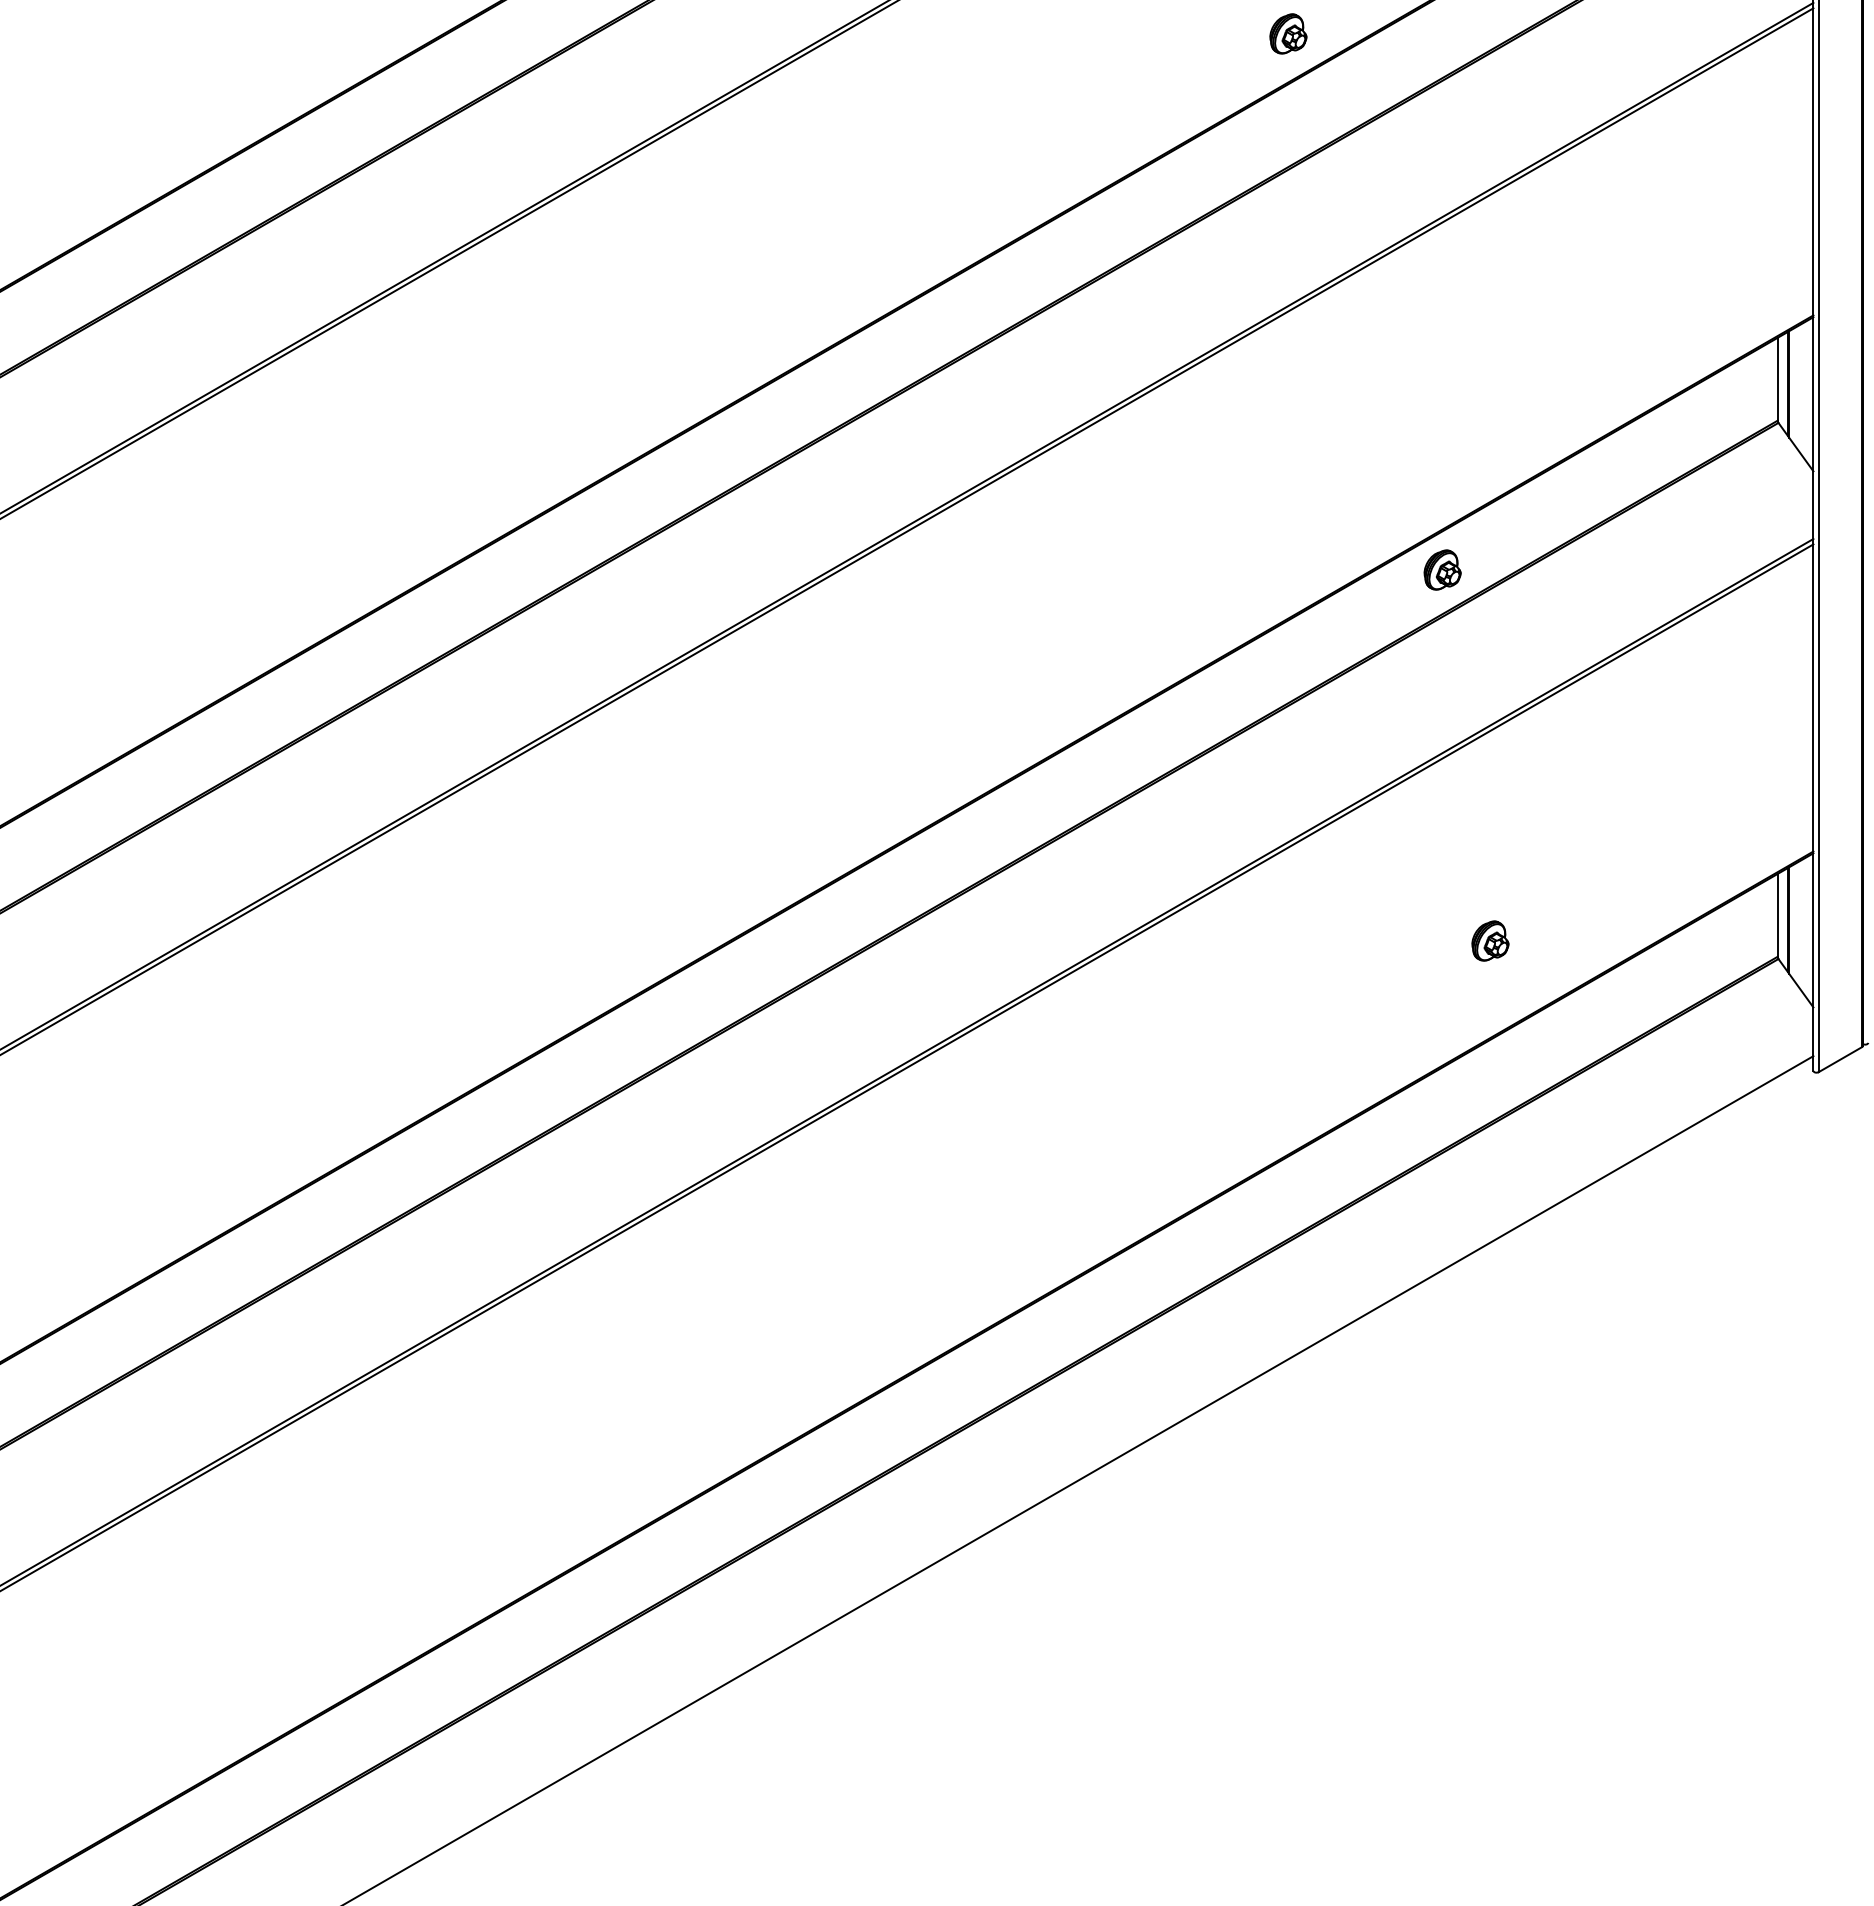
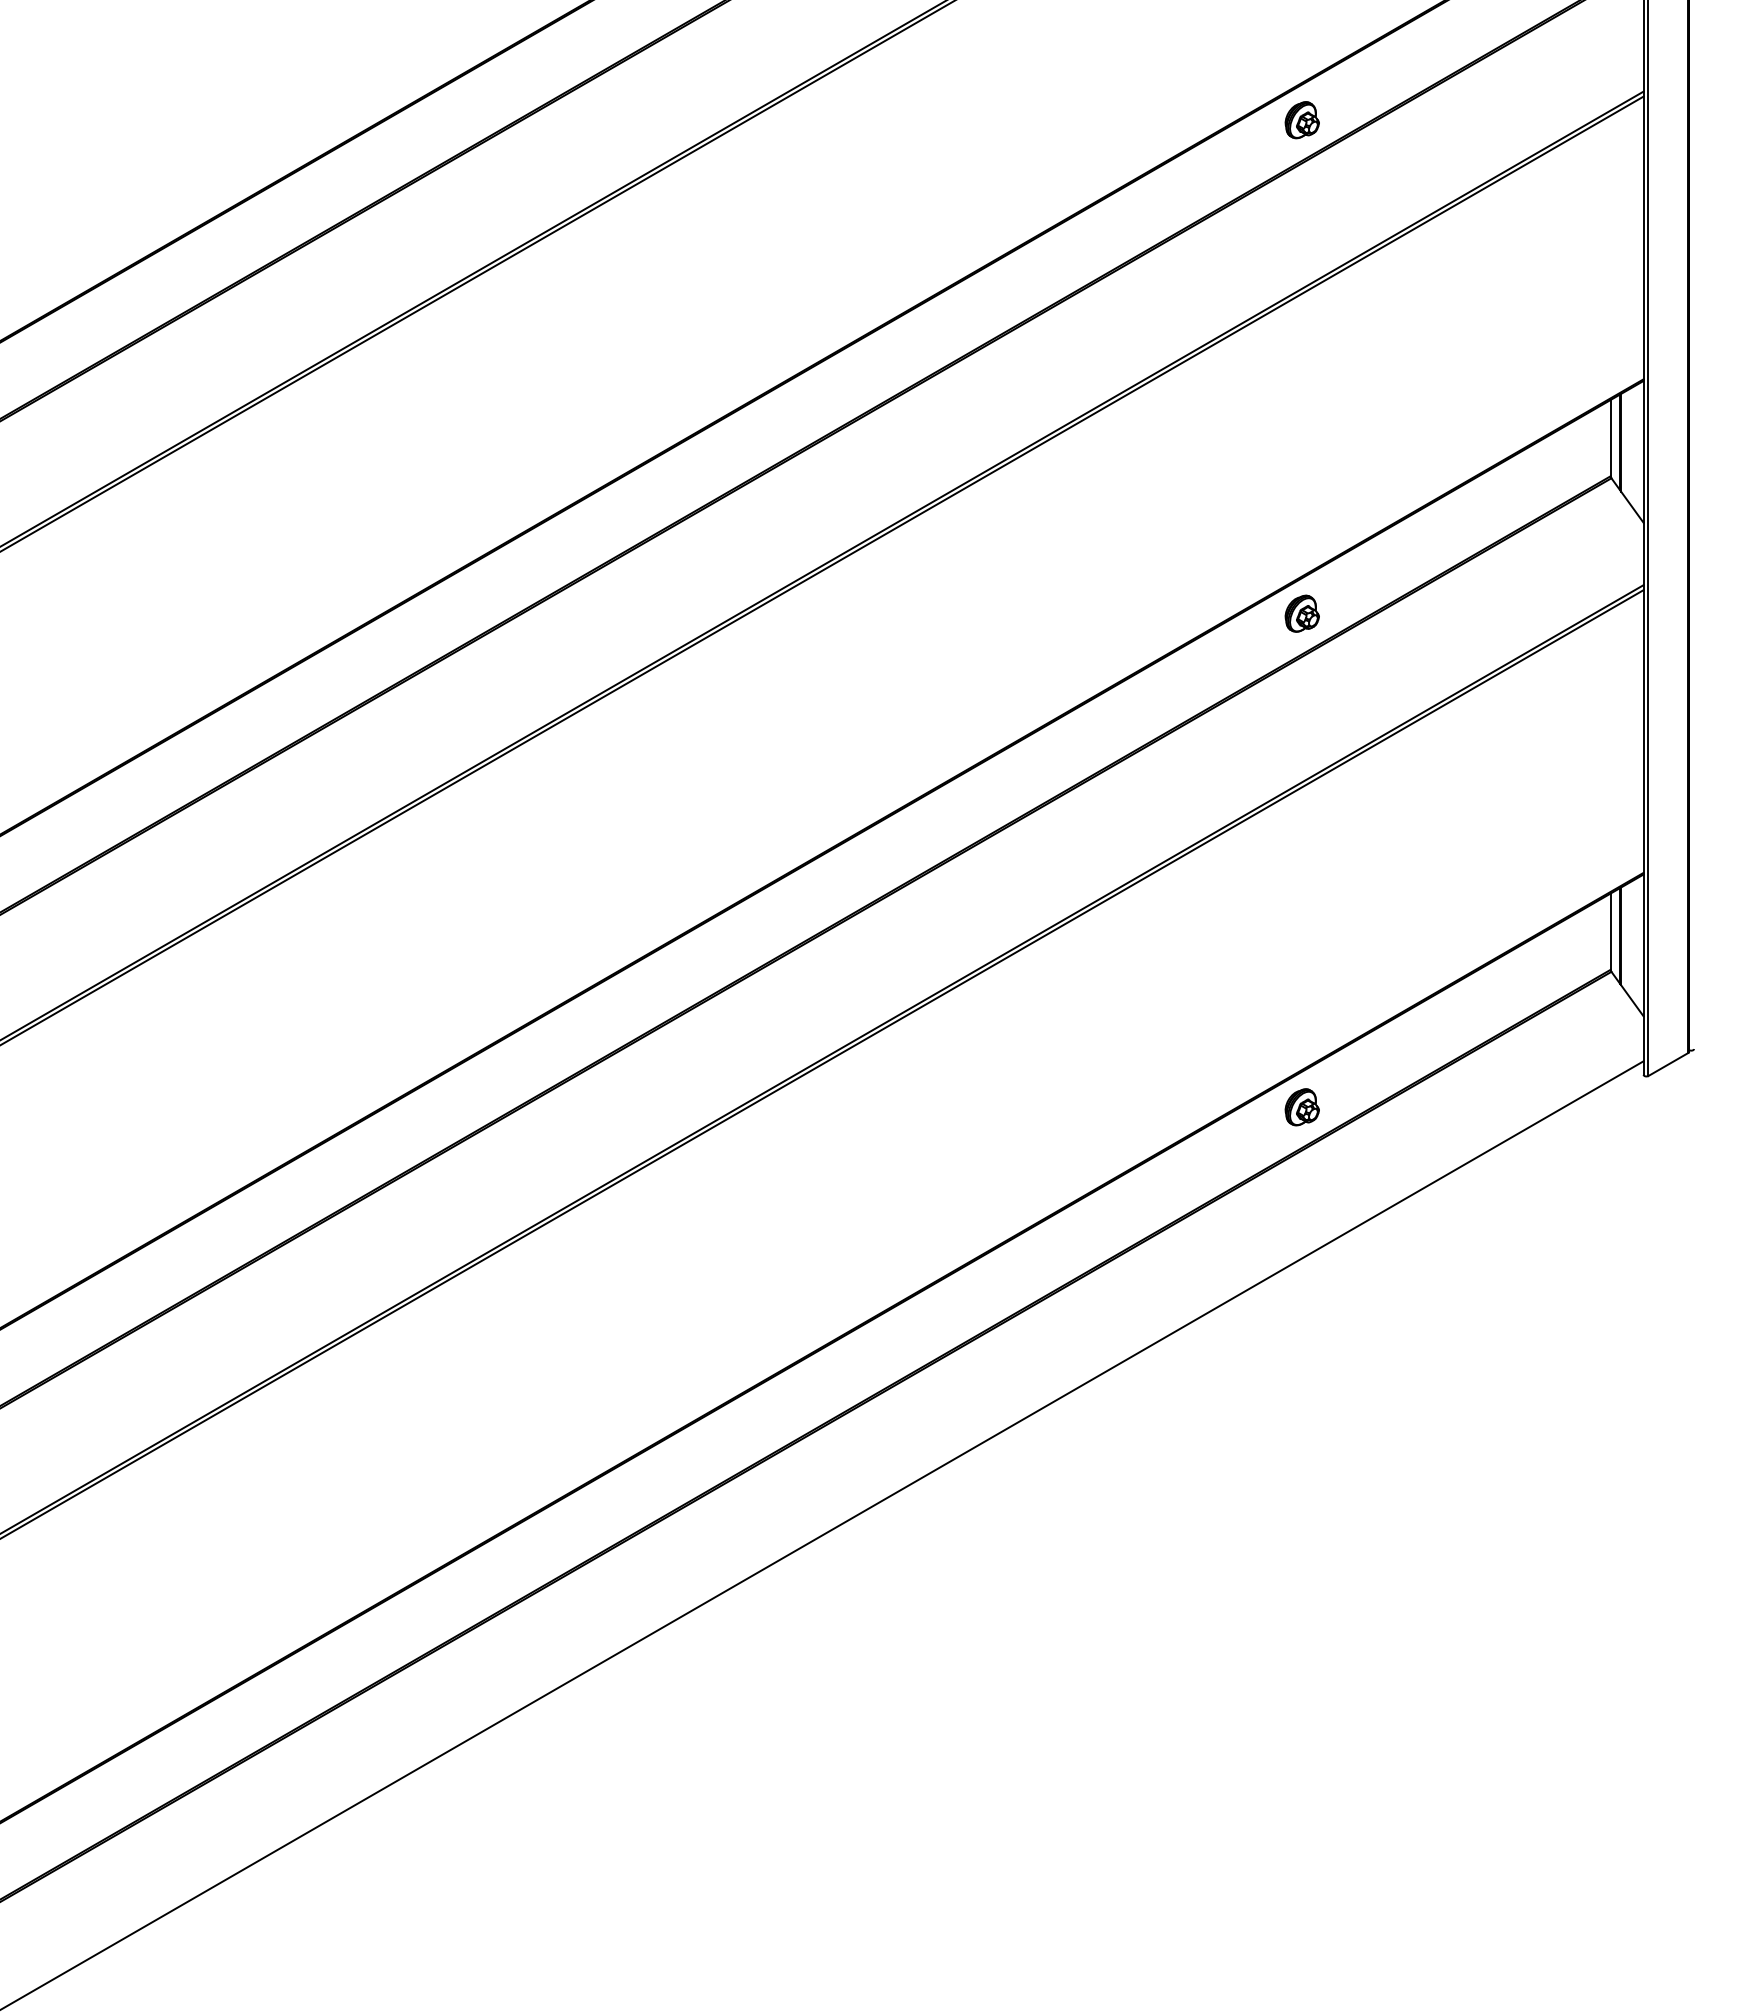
part: (1287, 34) -> (1301, 120), moved
part: (1489, 941) -> (1301, 1107), moved

